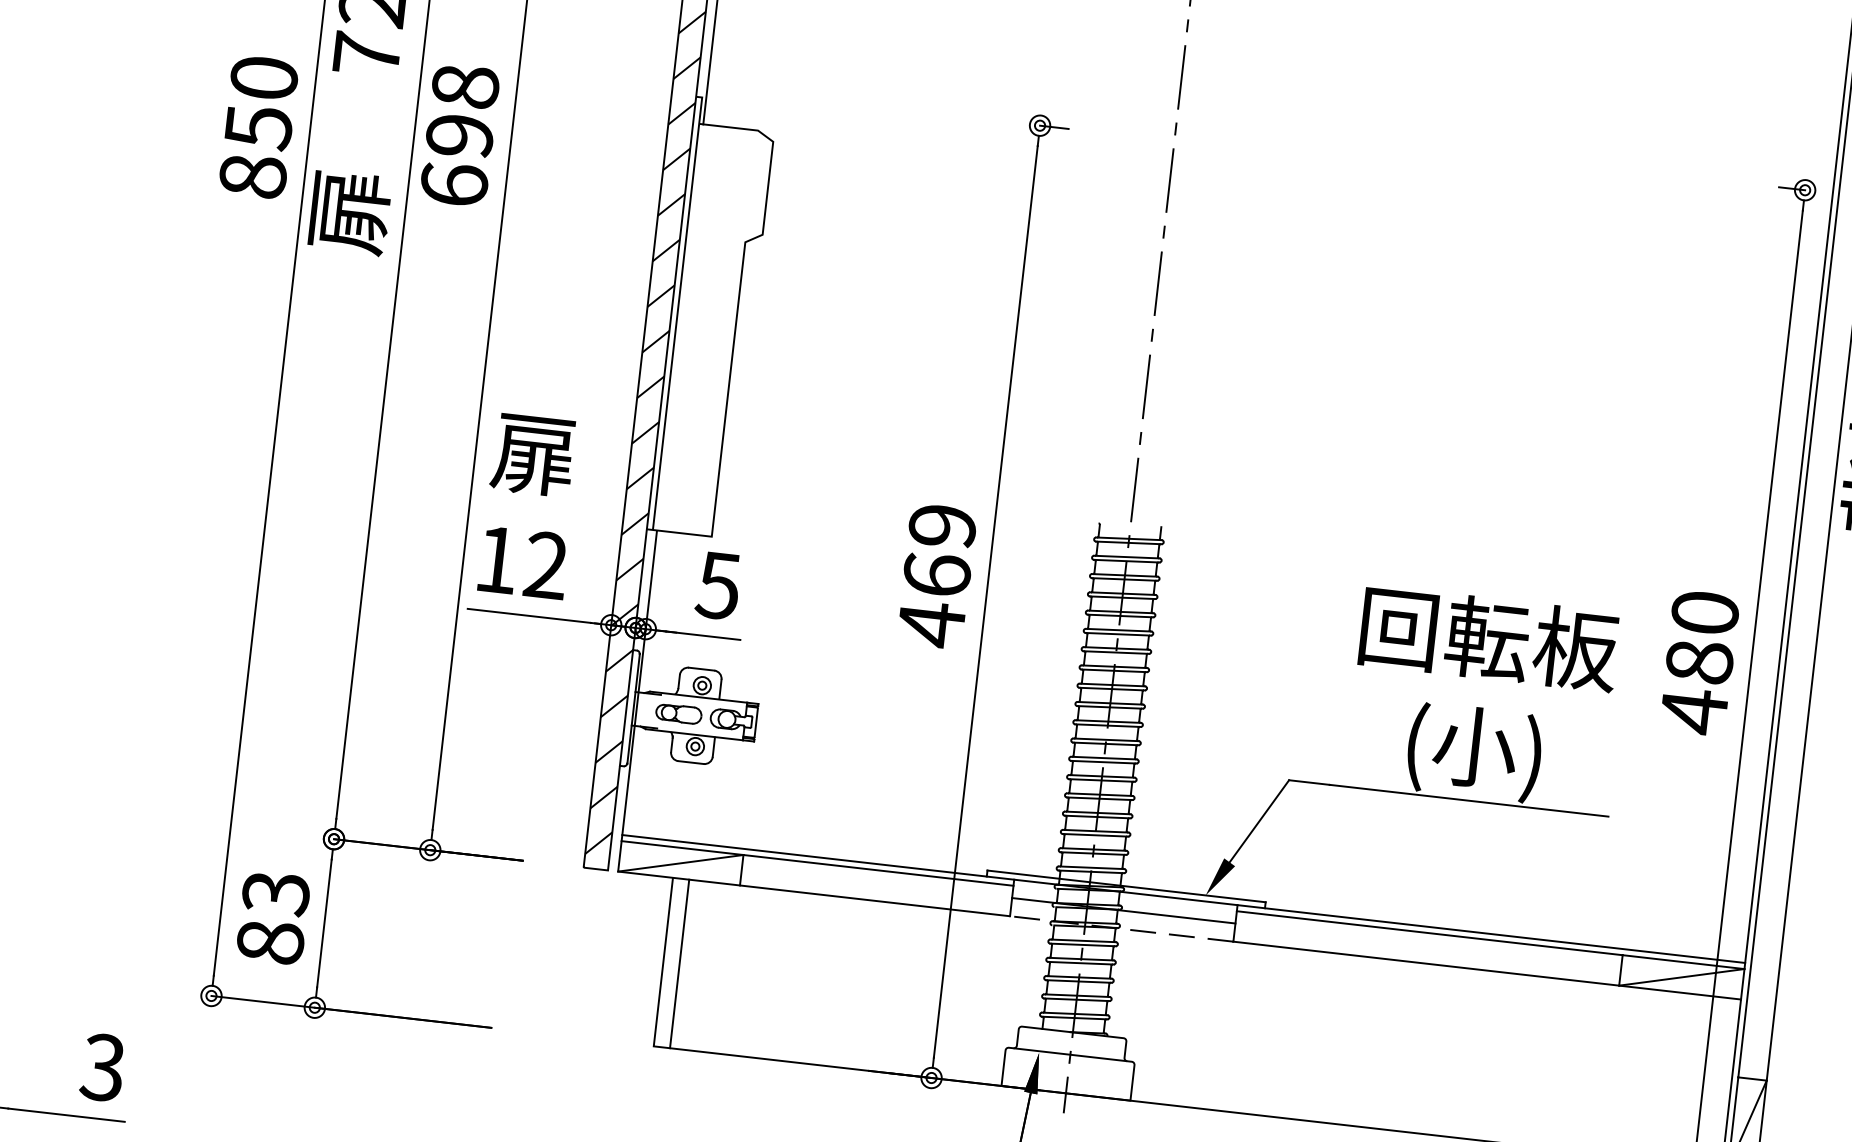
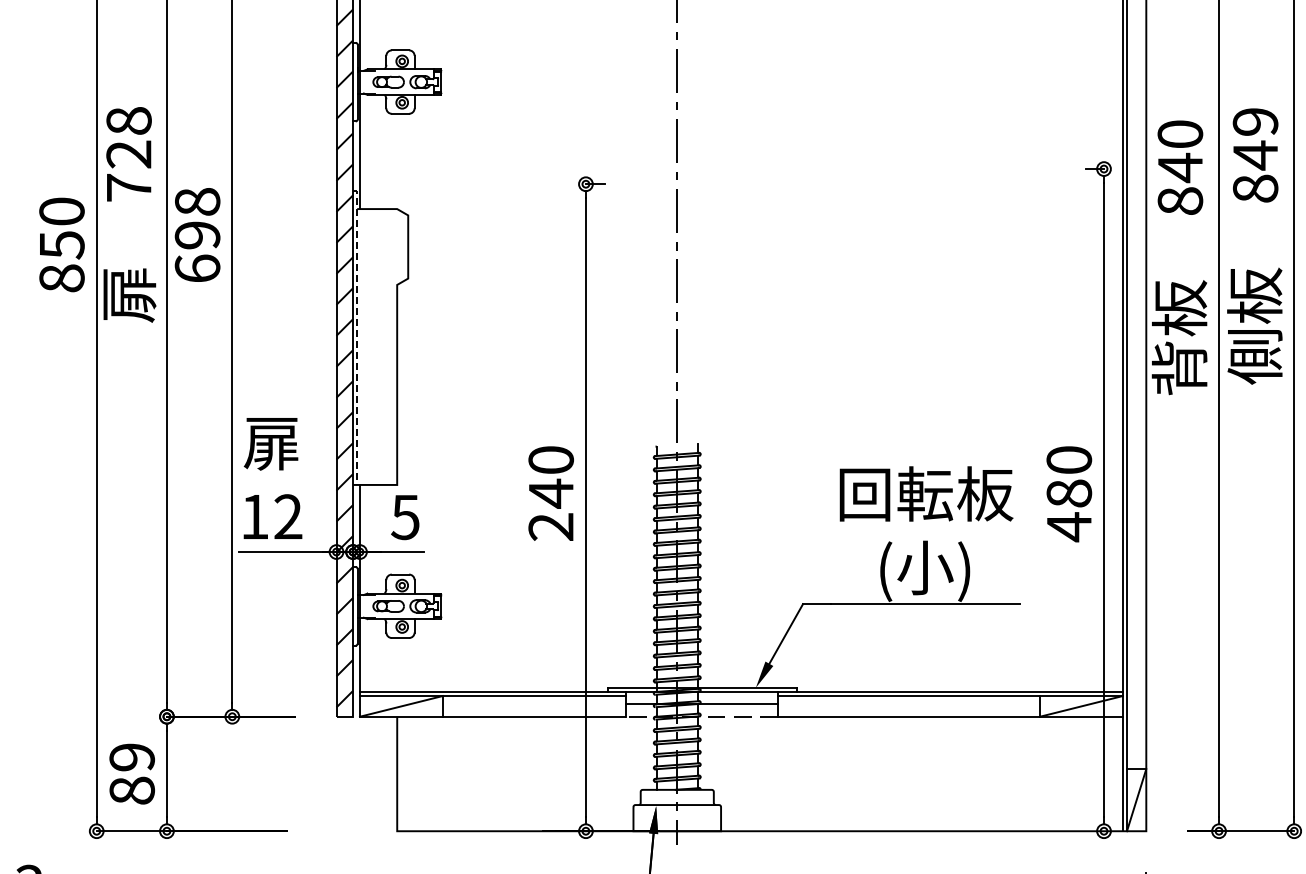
line: (678, 310) -> (357, 335), solid -> dashed
text: (937, 576) -> (551, 494), 469 -> 240
text: (275, 893) -> (131, 757), 83 -> 89
line: (680, 963) -> (408, 773), removed

